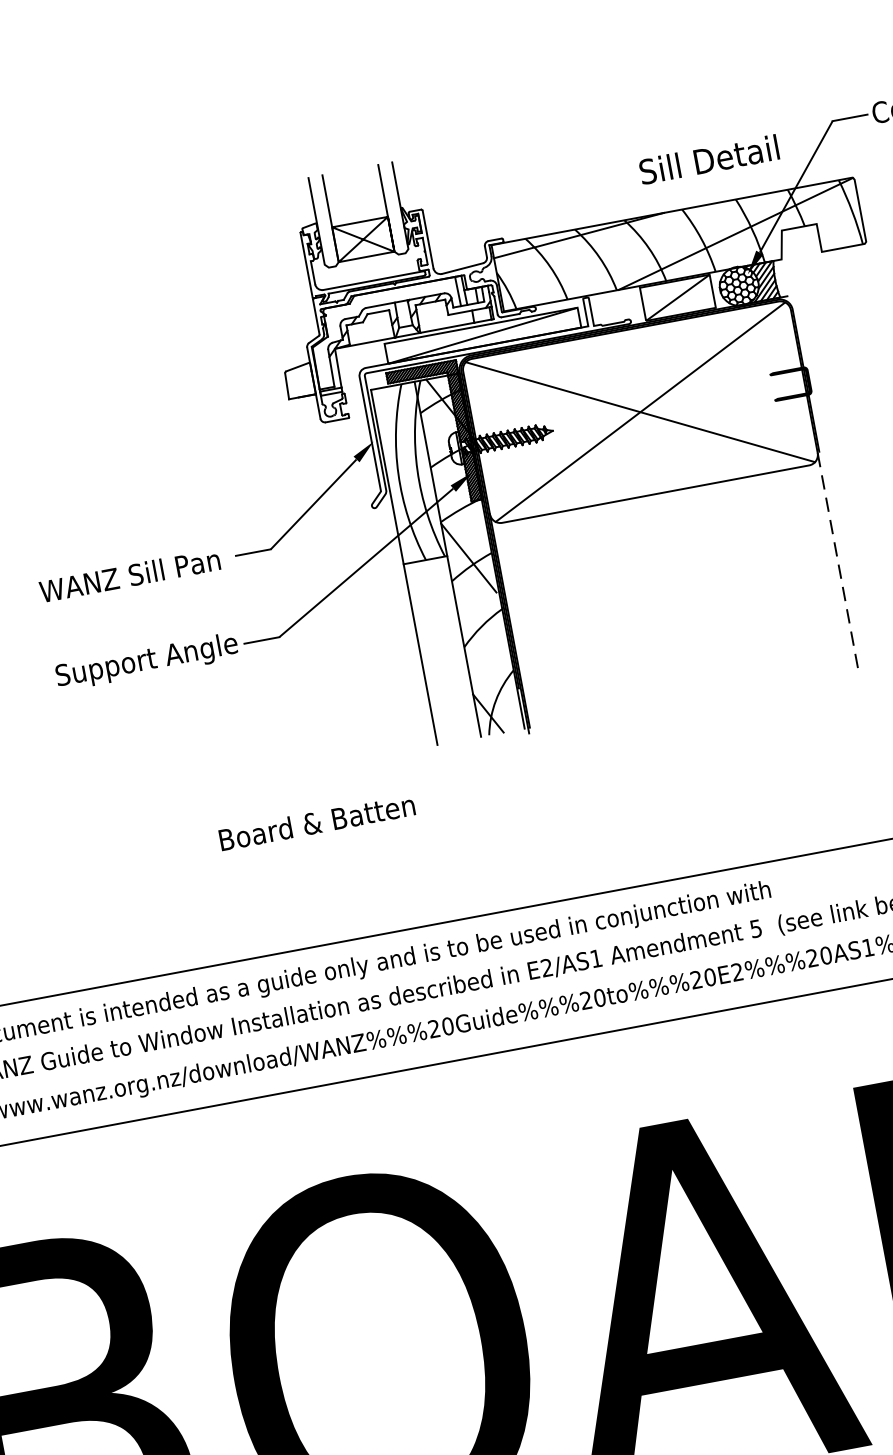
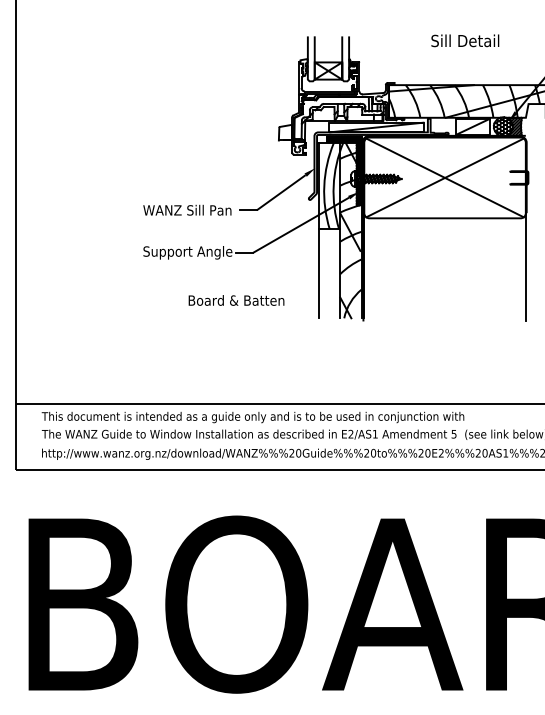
text: (709, 158) -> (465, 40), moved
line: (837, 561) -> (525, 266), dashed -> solid
text: (317, 822) -> (236, 300), moved

